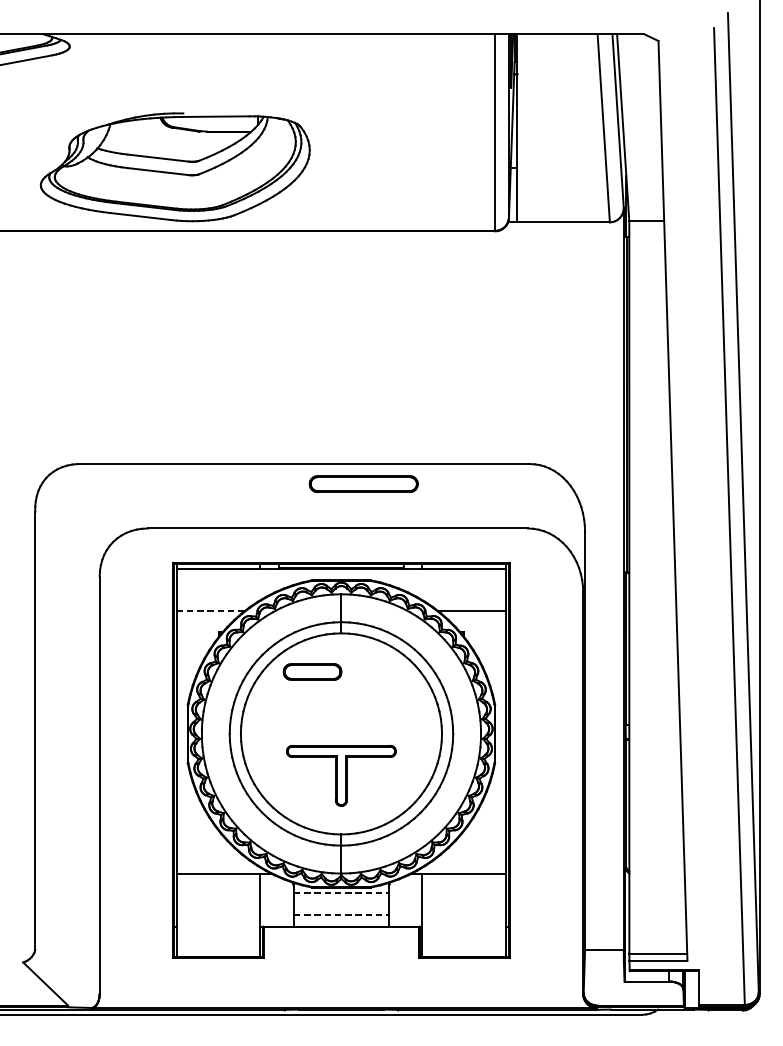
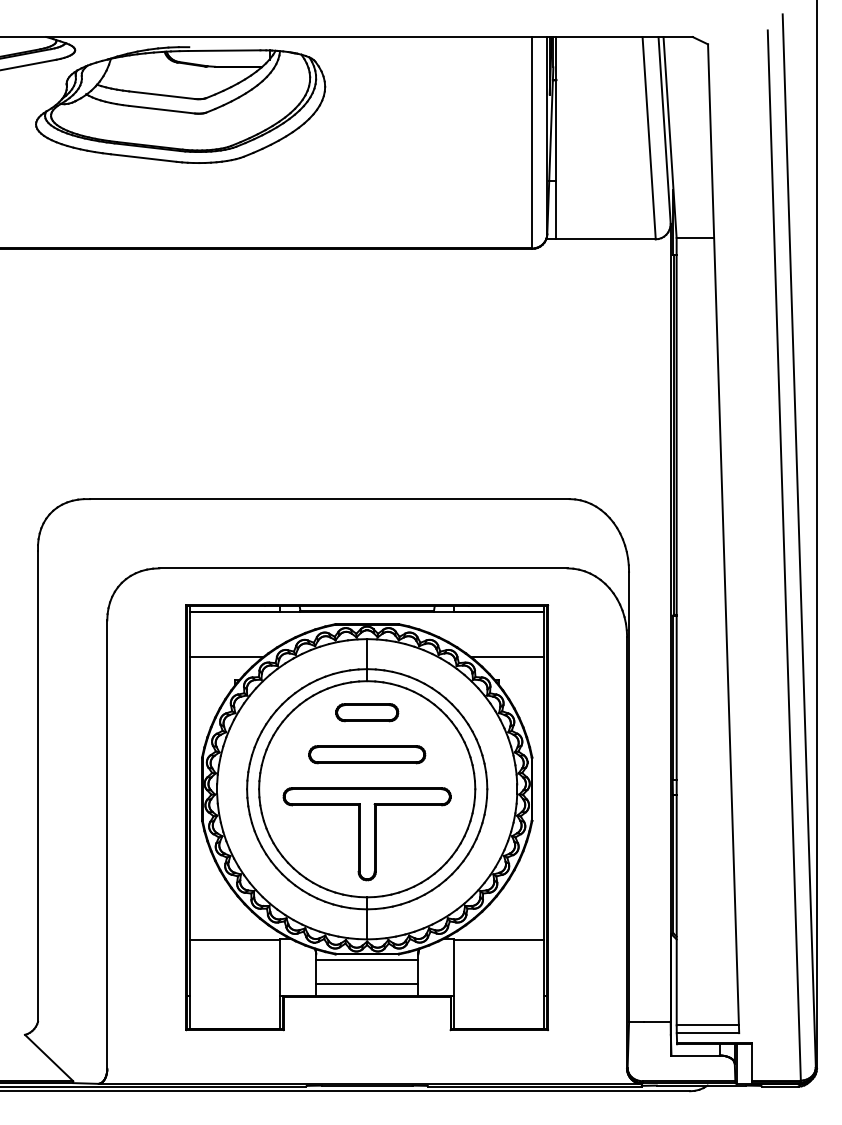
part: (175, 166) -> (180, 104), moved
part: (364, 483) -> (367, 754), moved
line: (210, 611) -> (226, 657), dashed -> solid
part: (312, 671) -> (367, 712), moved
part: (340, 776) -> (366, 834), size x1.43
line: (341, 893) -> (367, 960), dashed -> solid
line: (341, 915) -> (367, 984), dashed -> solid

